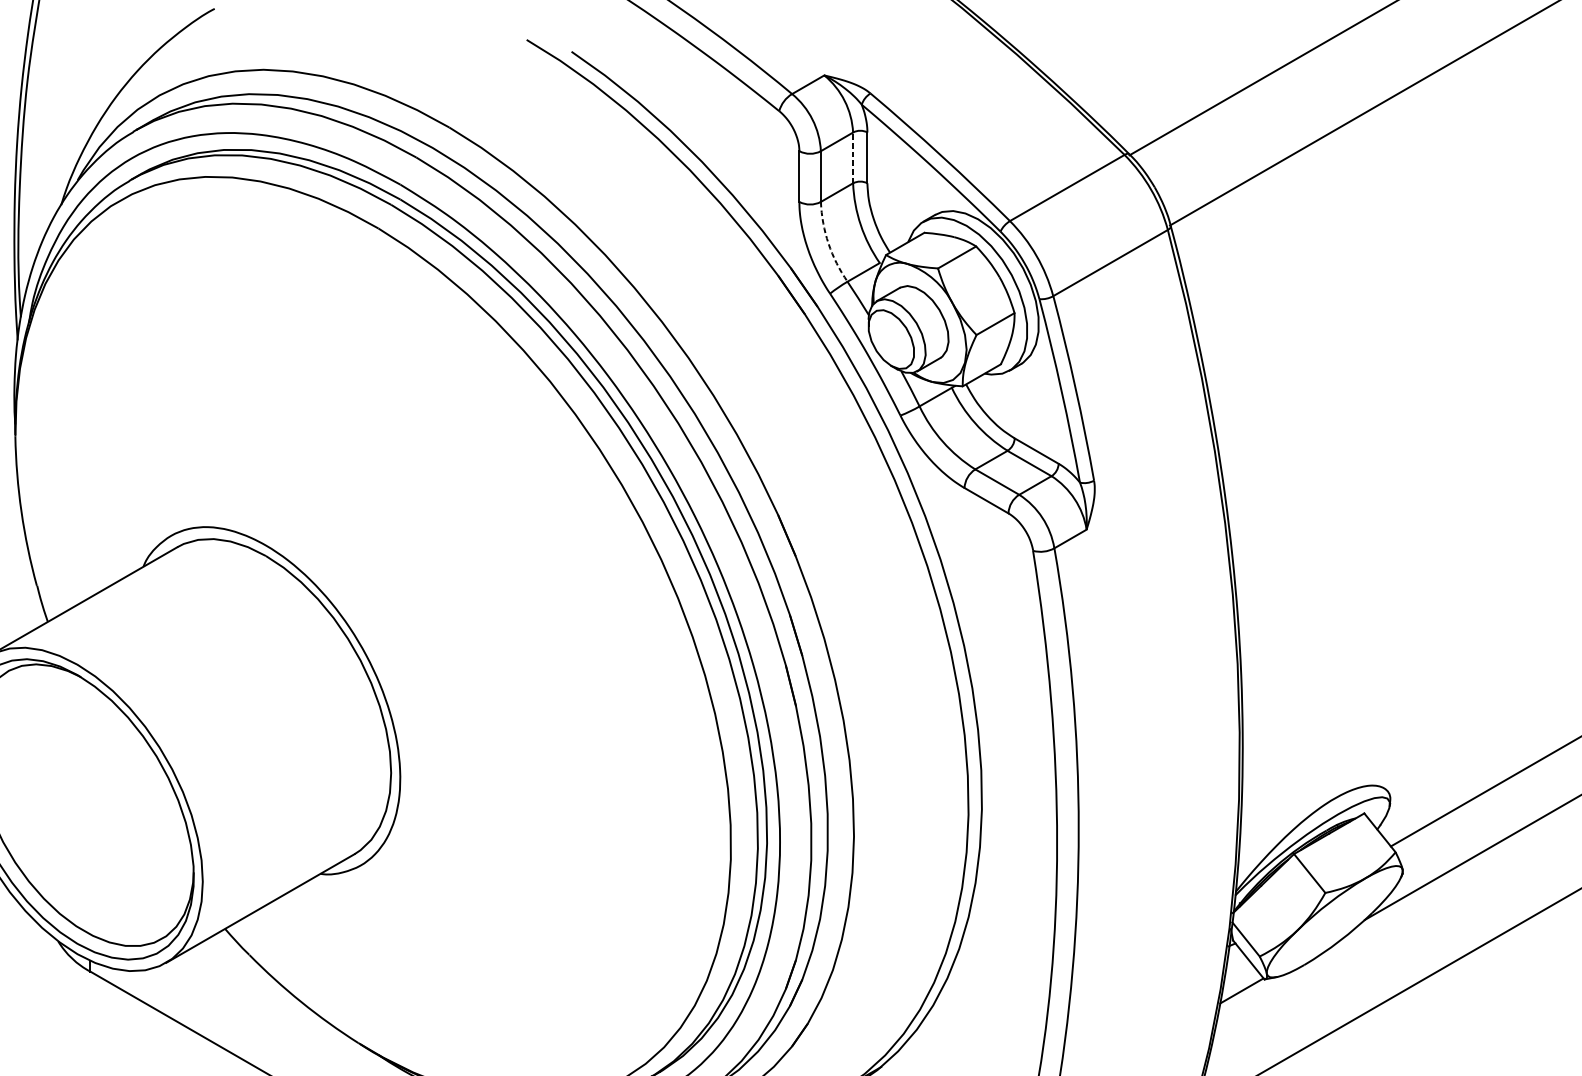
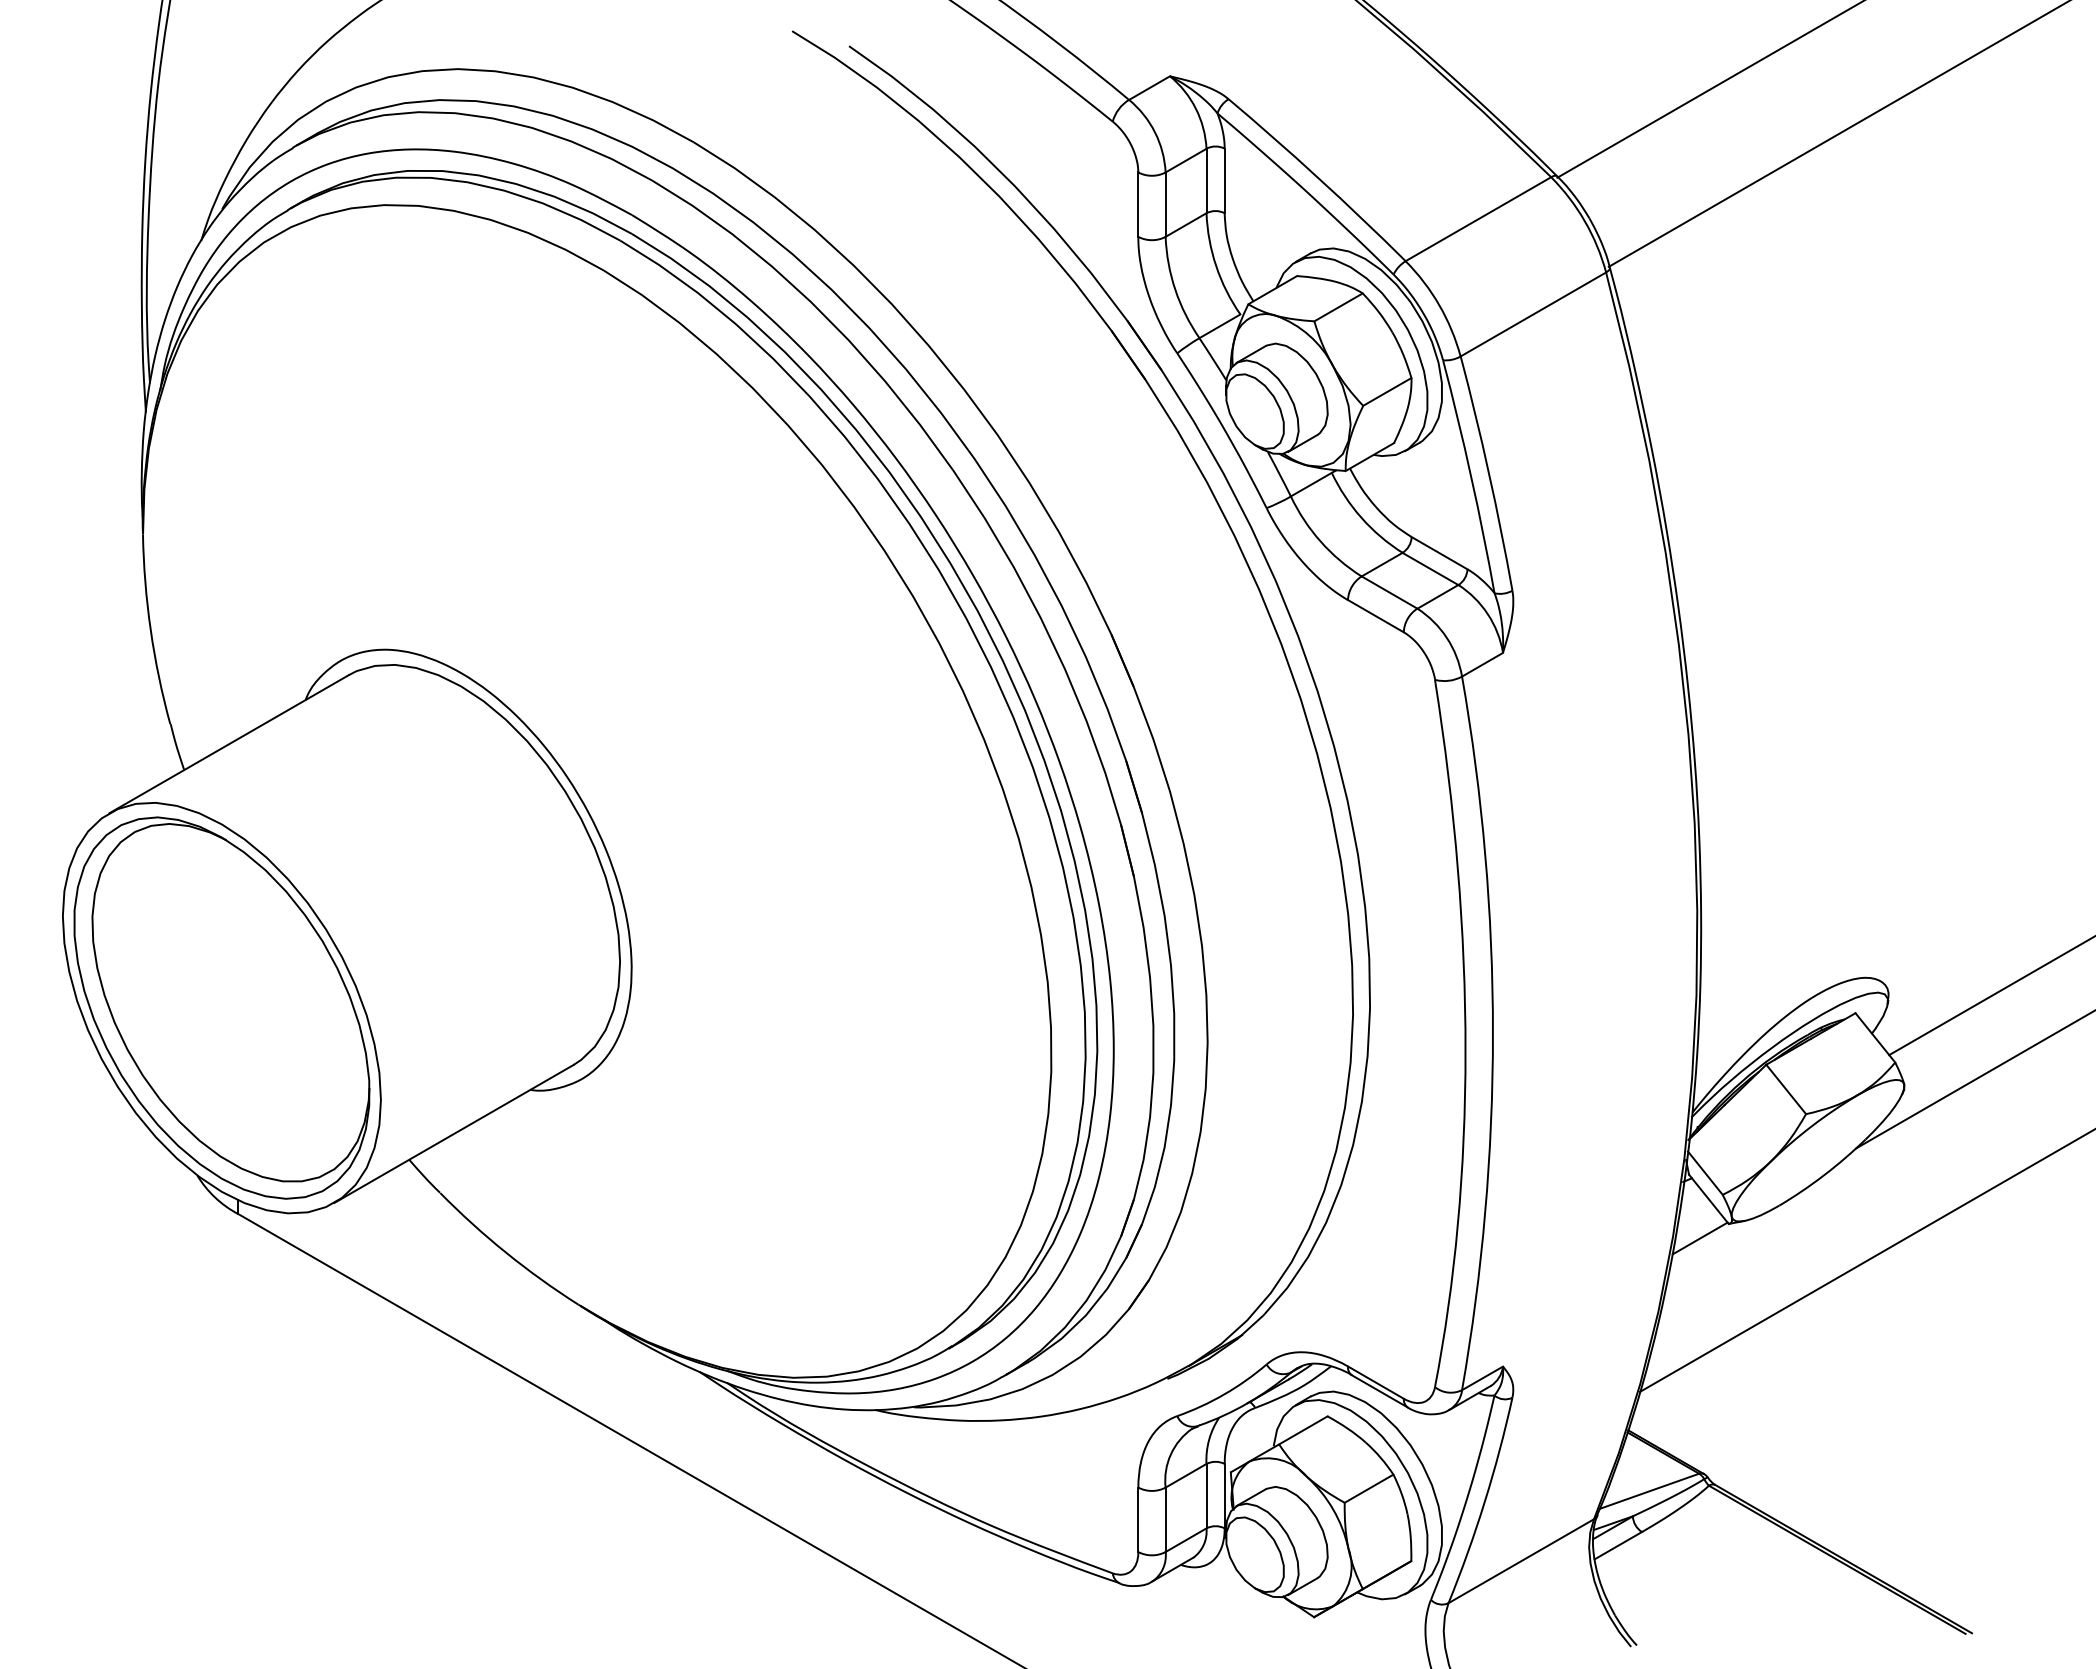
line: (853, 157) -> (1206, 180), dashed -> solid
arc: (828, 243) -> (1175, 289), dashed -> solid

